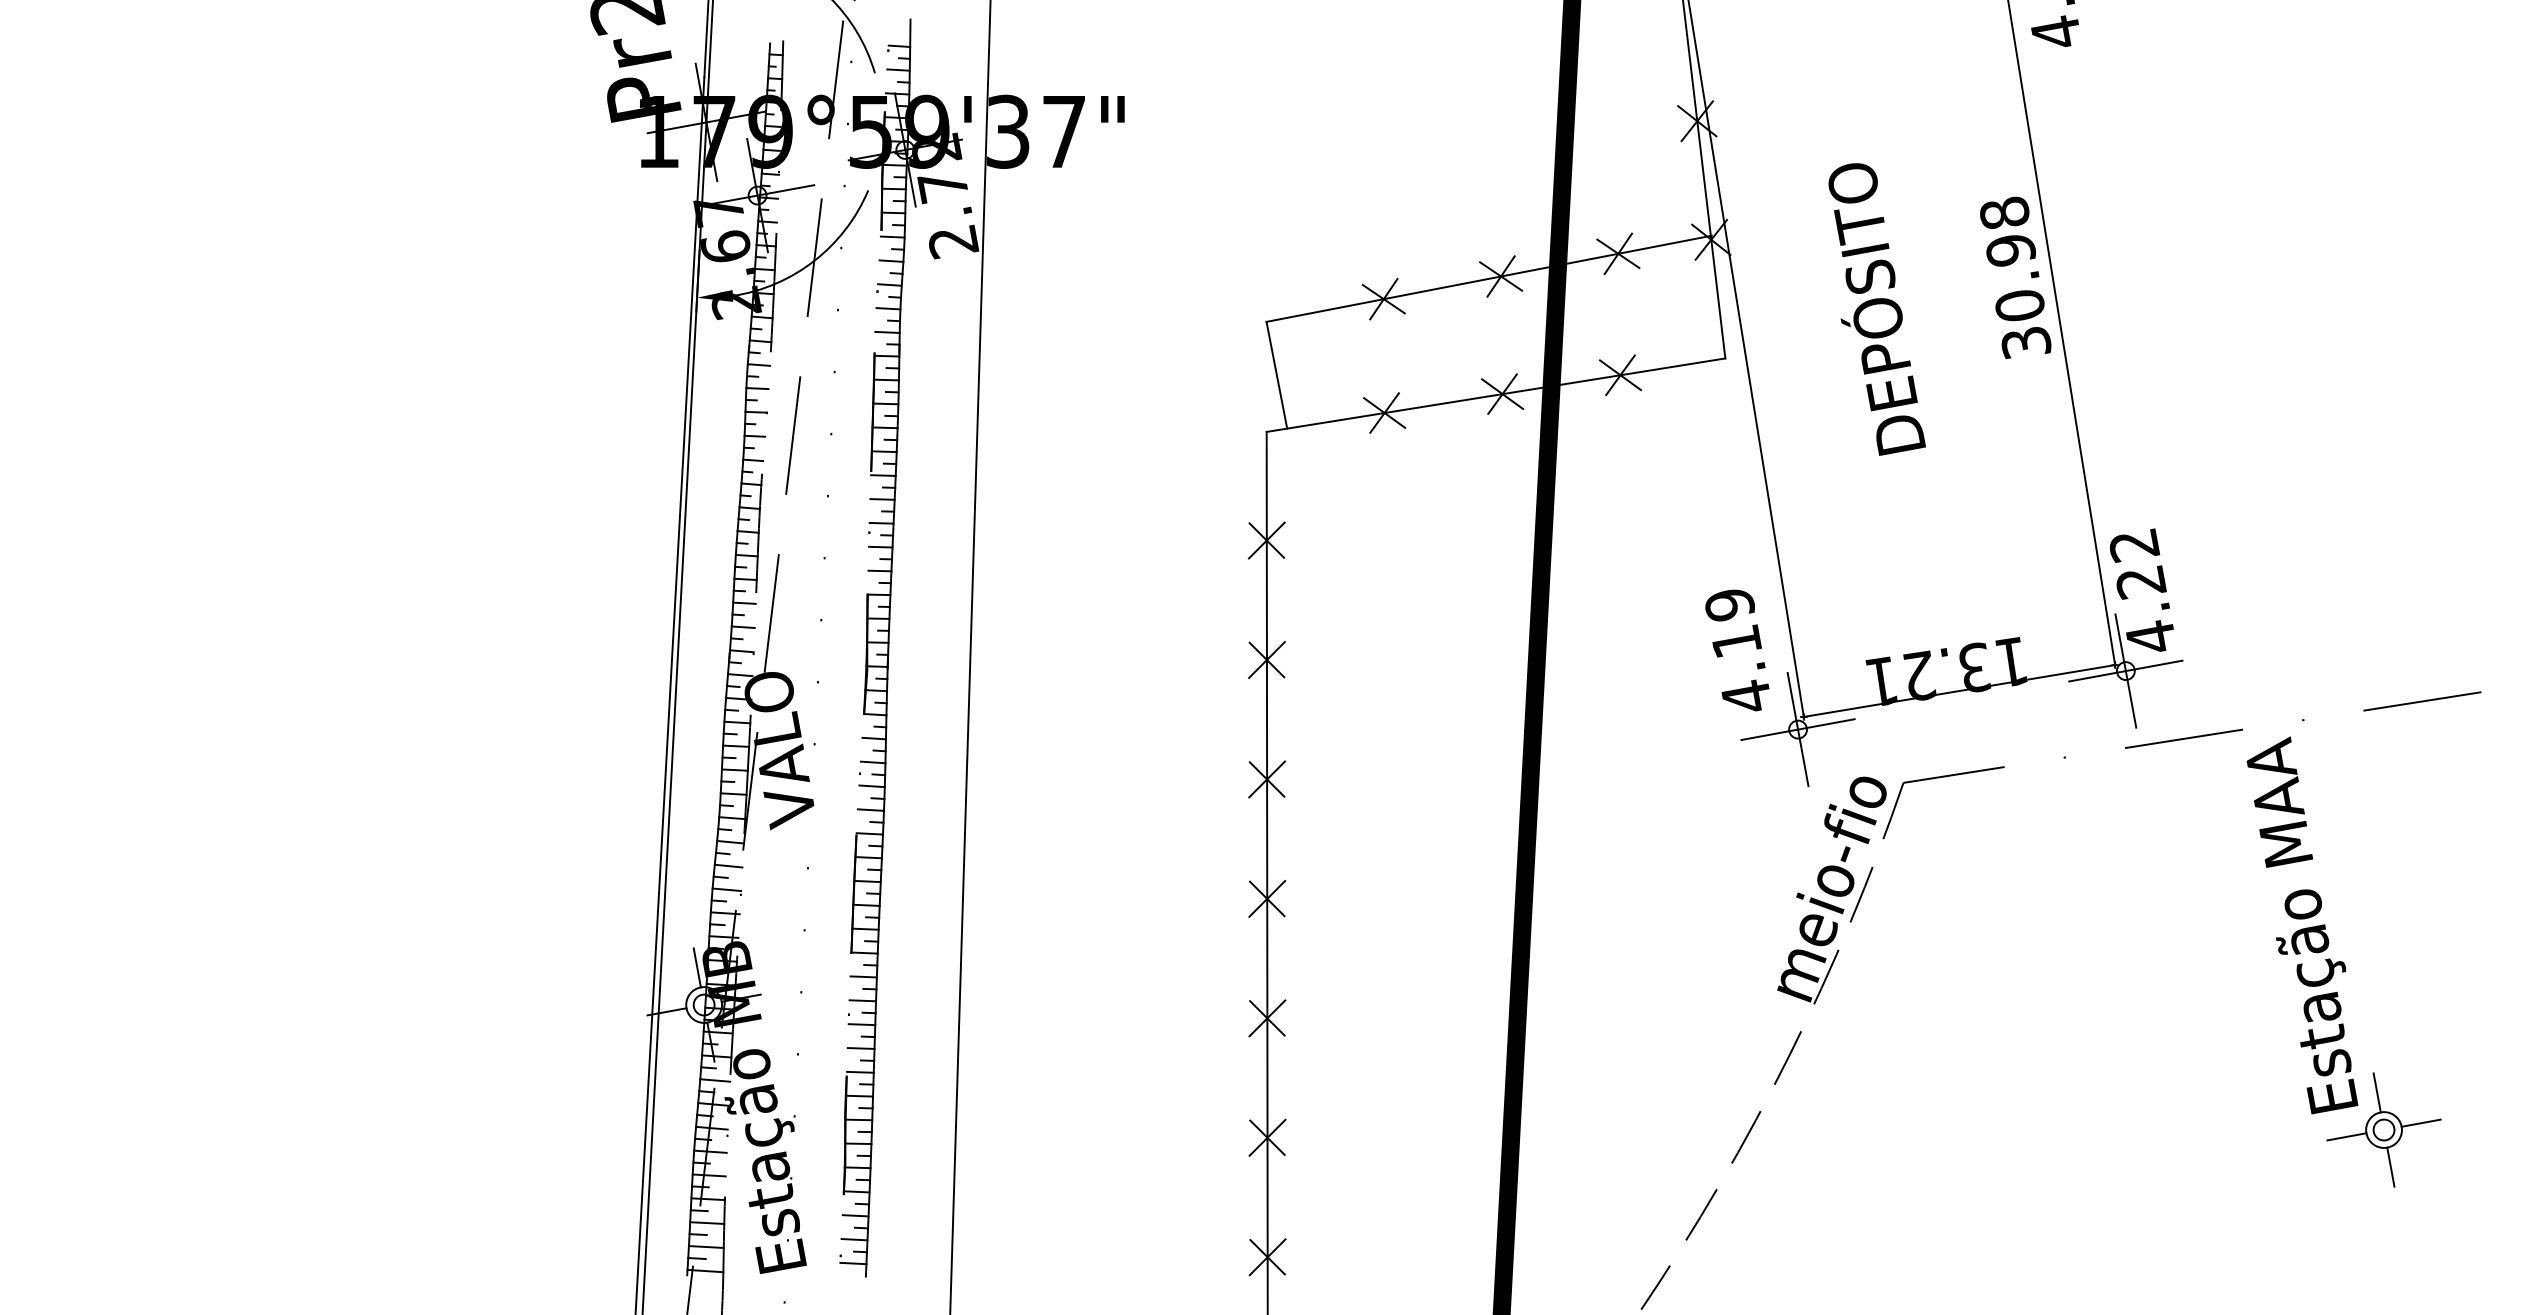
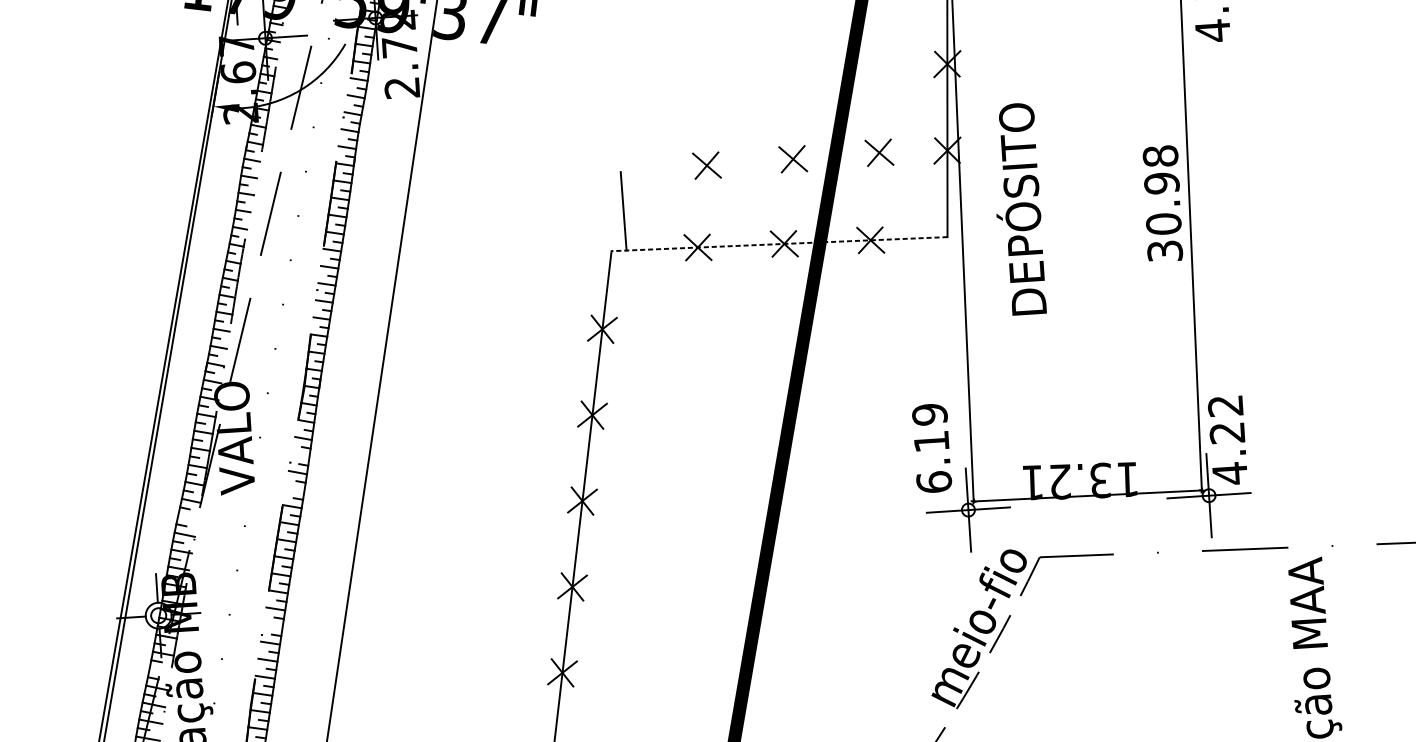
line: (1488, 278) -> (783, 159), removed
text: (1876, 309) -> (1022, 210), moved
line: (1495, 395) -> (779, 244), solid -> dashed
text: (1746, 695) -> (934, 481), 4.19 -> 6.19
line: (872, 762) -> (300, 455), removed
line: (870, 809) -> (294, 489), removed
line: (728, 865) -> (188, 517), removed
line: (862, 1000) -> (272, 625), removed
line: (715, 1080) -> (160, 670), removed

